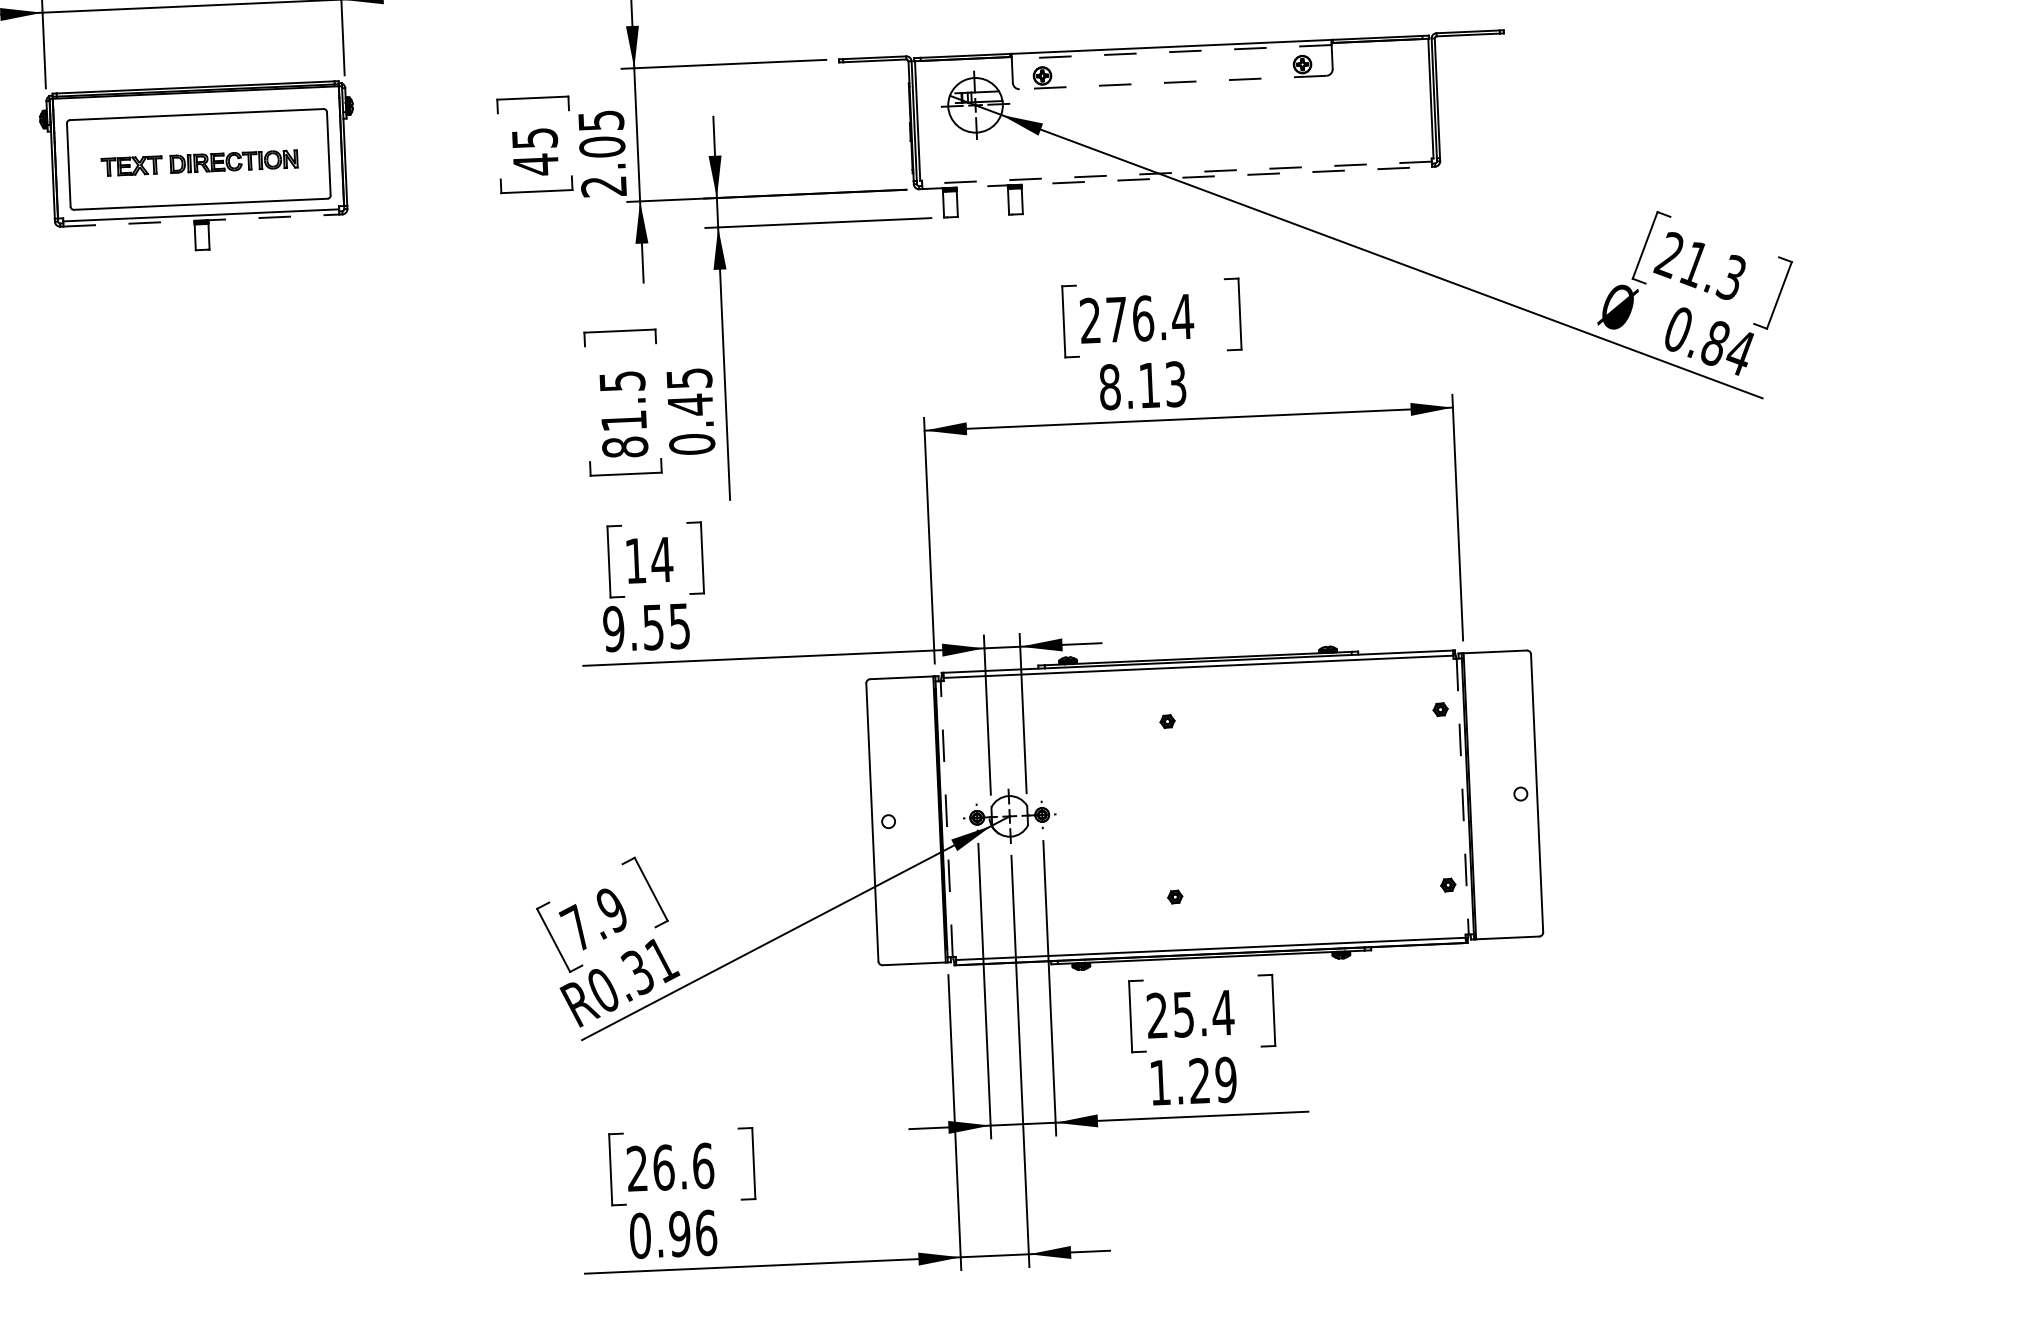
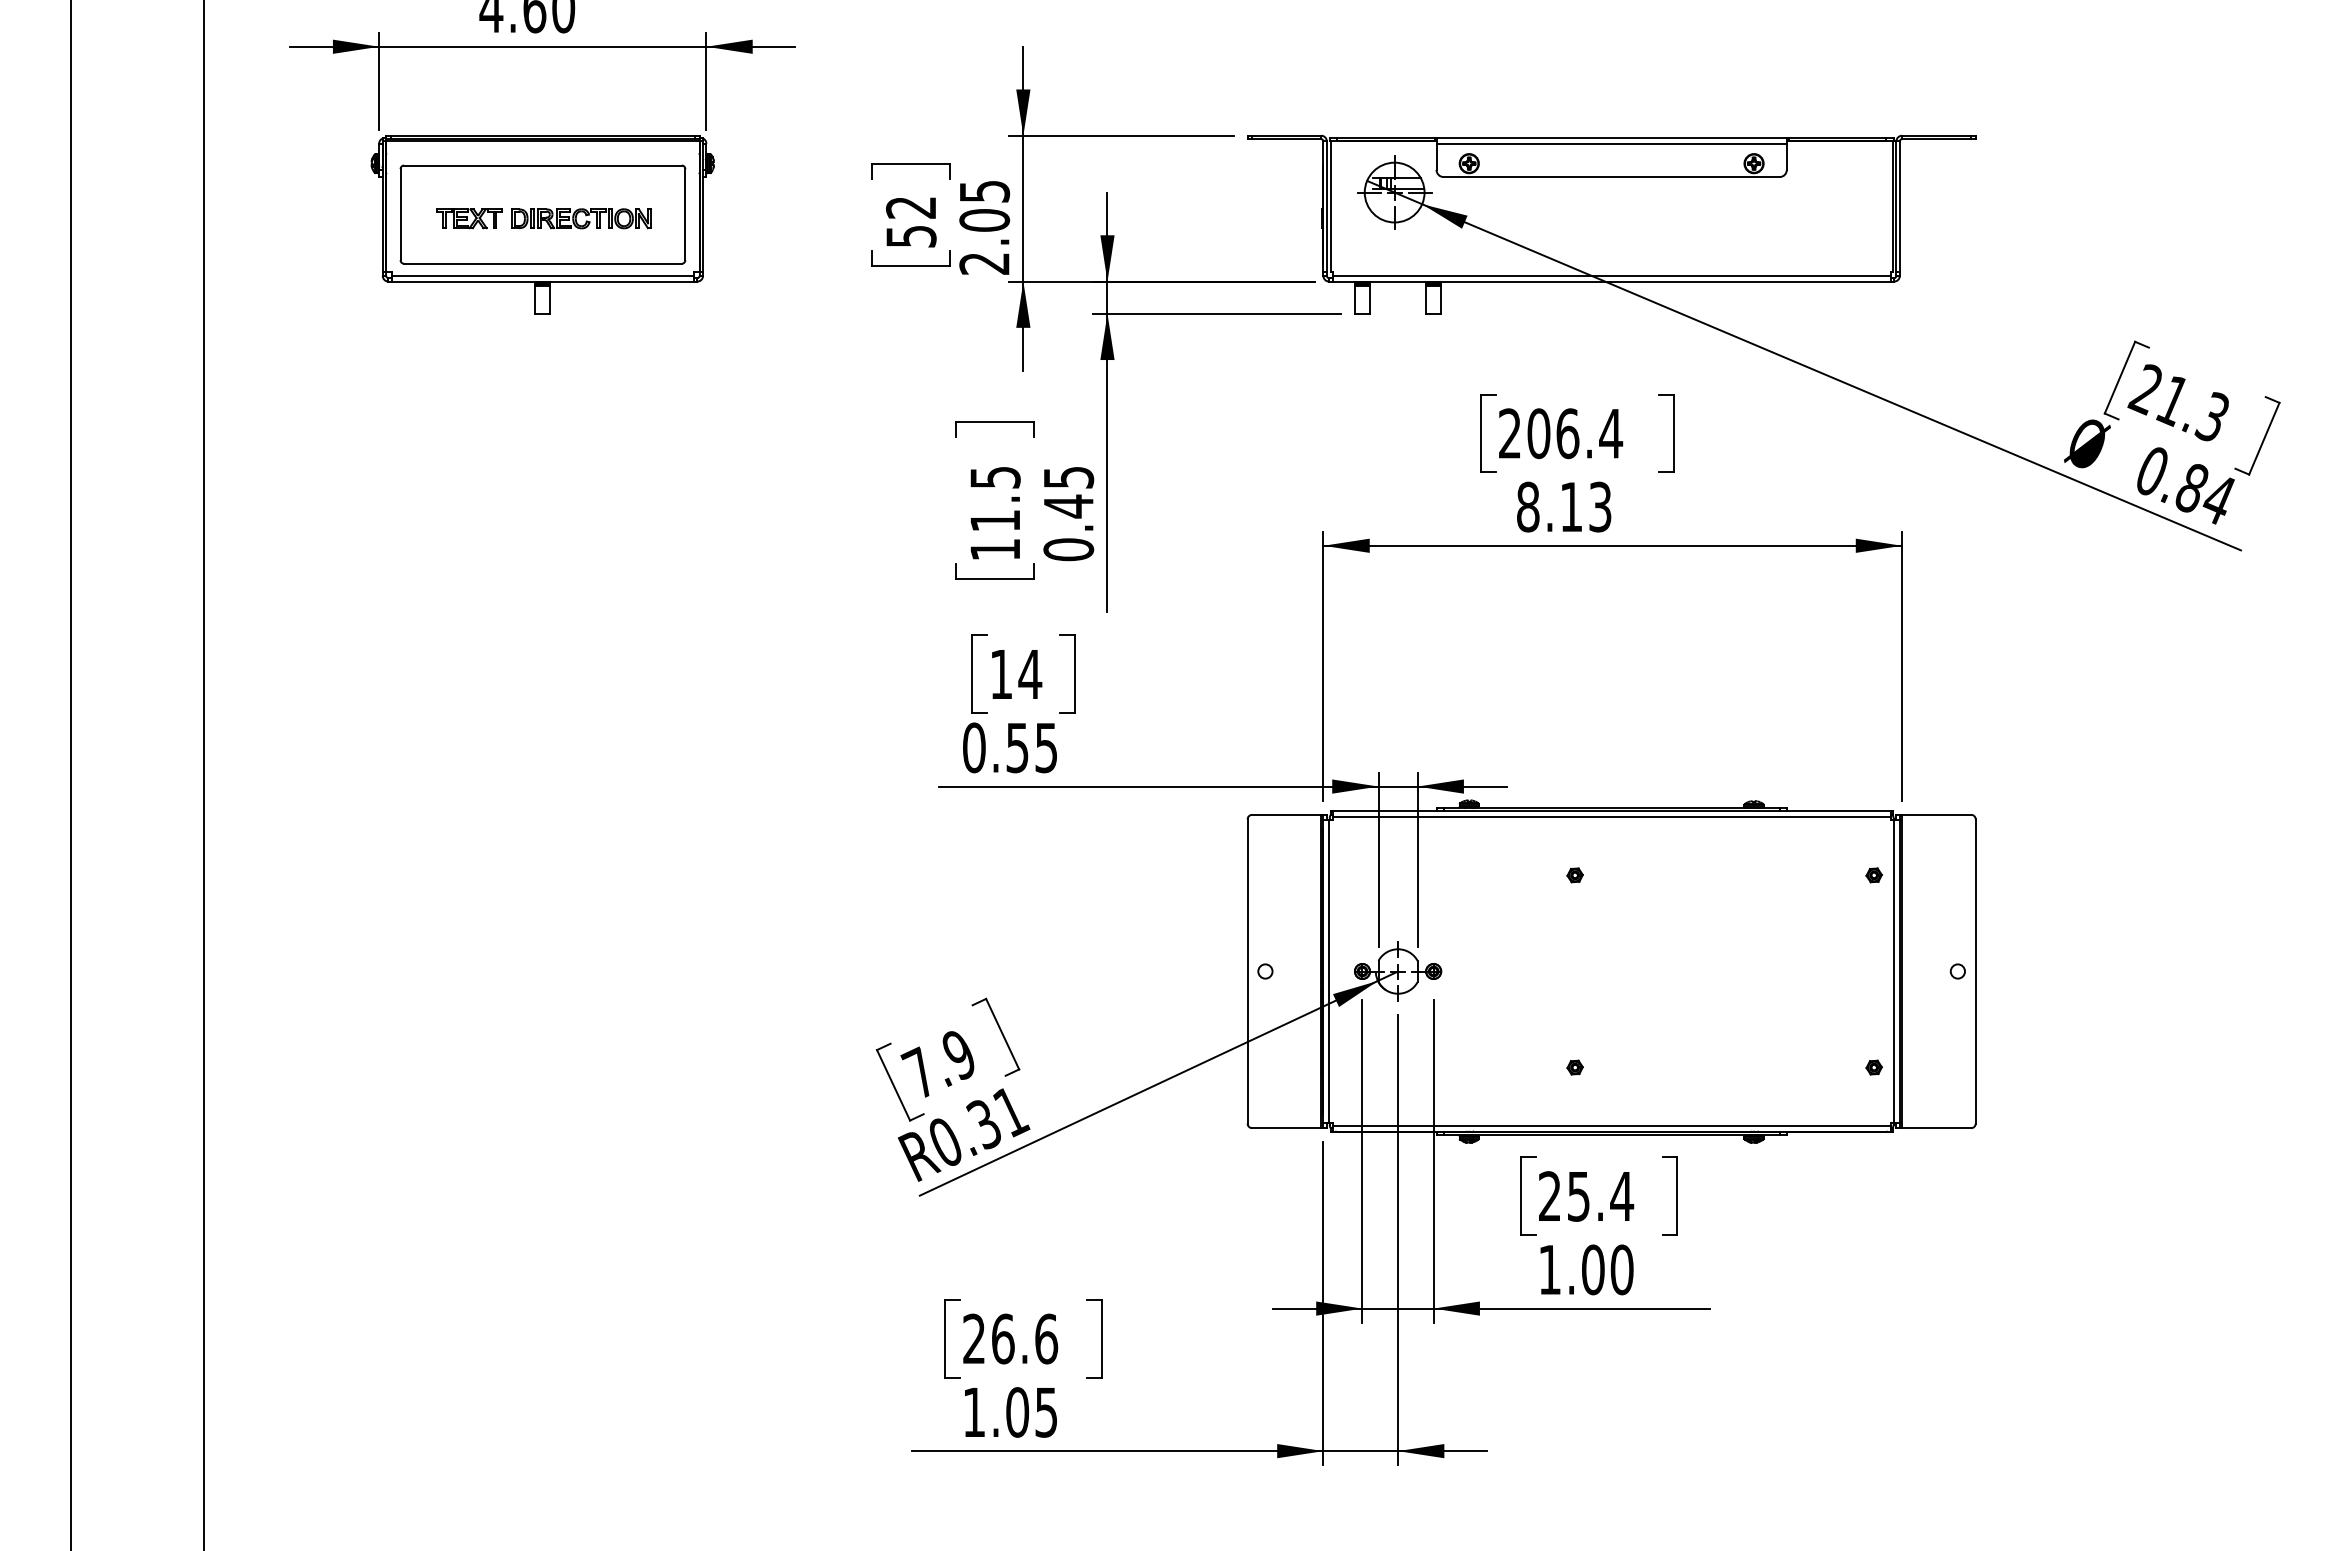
line: (1171, 51) -> (1611, 143), dashed -> solid
line: (1172, 82) -> (1611, 177), dashed -> solid
text: (535, 151) -> (911, 222), 45 -> 52
line: (1176, 172) -> (1611, 275), dashed -> solid
line: (1177, 177) -> (1612, 281), dashed -> solid
line: (201, 220) -> (543, 281), dashed -> solid
text: (1116, 319) -> (1538, 433), 276.4 -> 206.4
text: (625, 447) -> (995, 549), 81.5 -> 11.5
text: (613, 628) -> (973, 747), 9.55 -> 0.55
line: (1463, 797) -> (1894, 972), dashed -> solid
line: (947, 819) -> (1329, 971), dashed -> solid
text: (1212, 1080) -> (1607, 1269), 1.29 -> 1.00
text: (673, 1234) -> (1010, 1412), 0.96 -> 1.05

